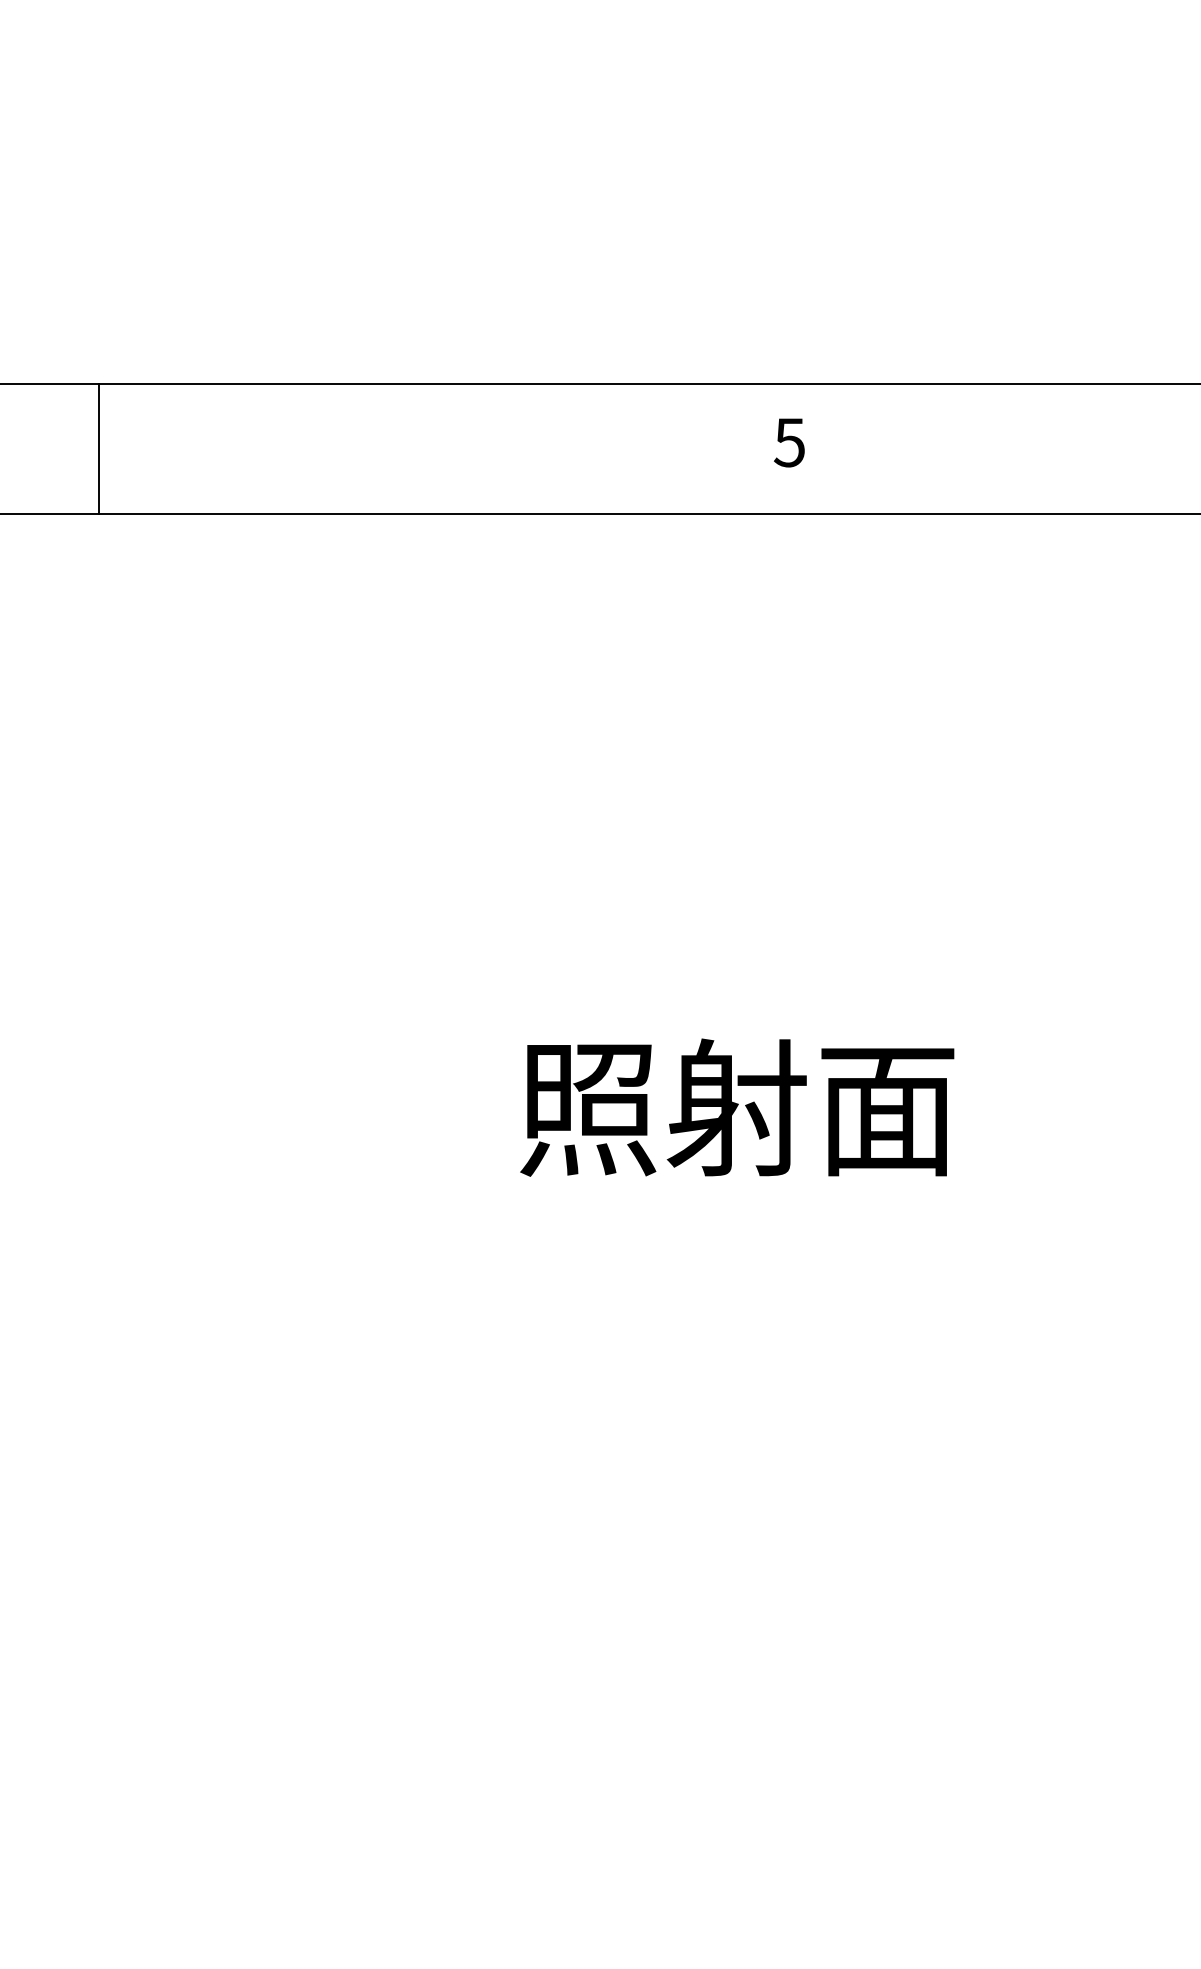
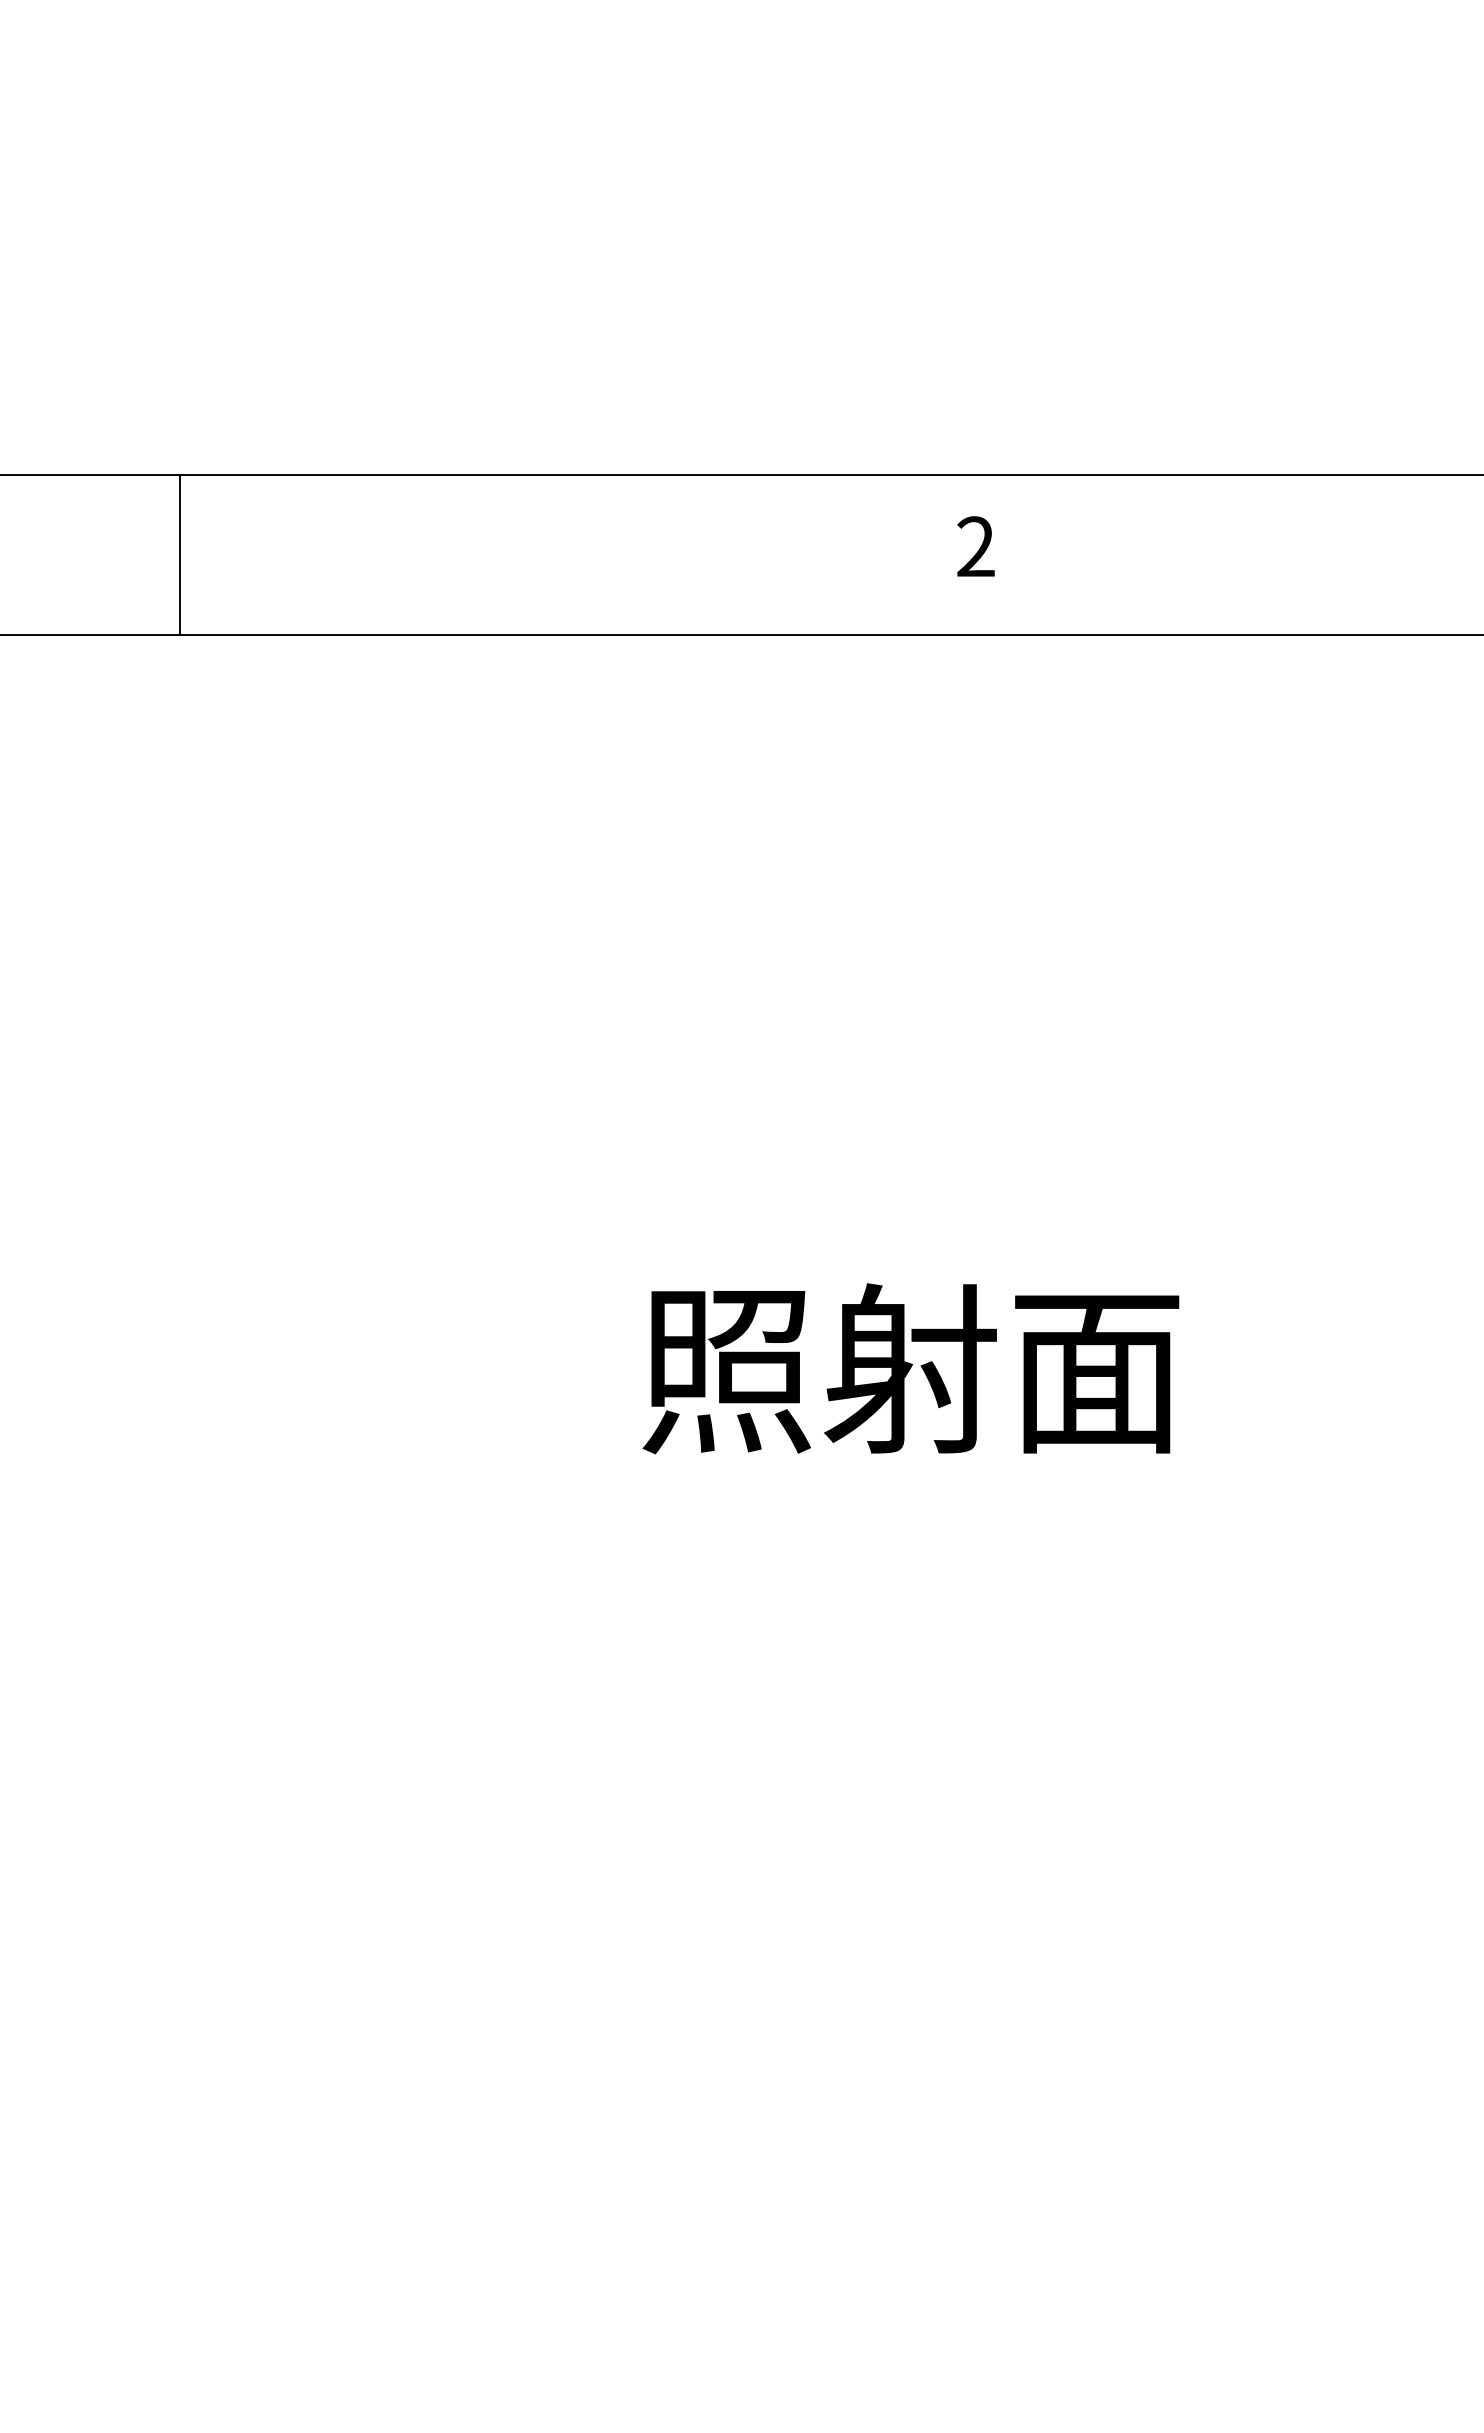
text: (789, 442) -> (975, 546), 5 -> 2
line: (99, 448) -> (179, 554), moved

